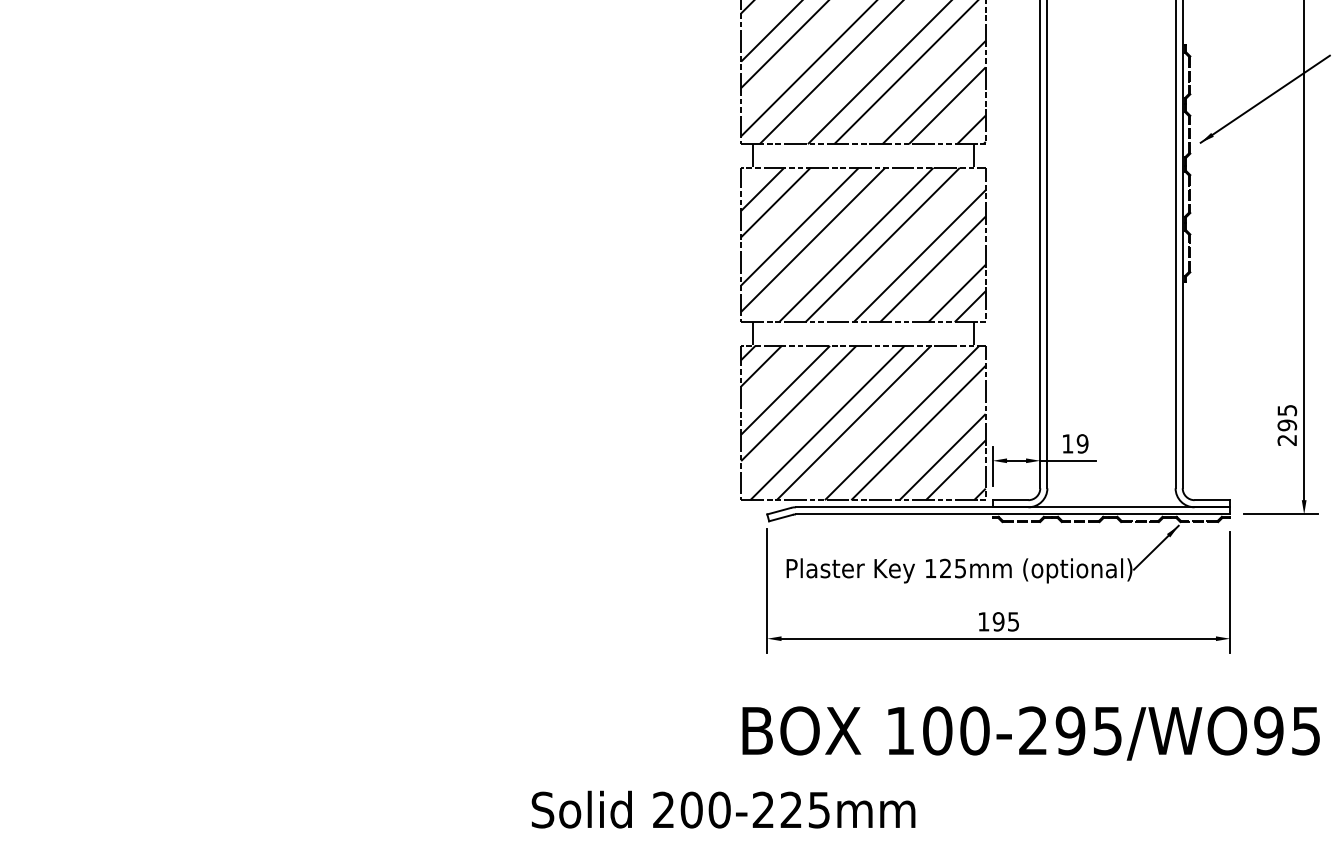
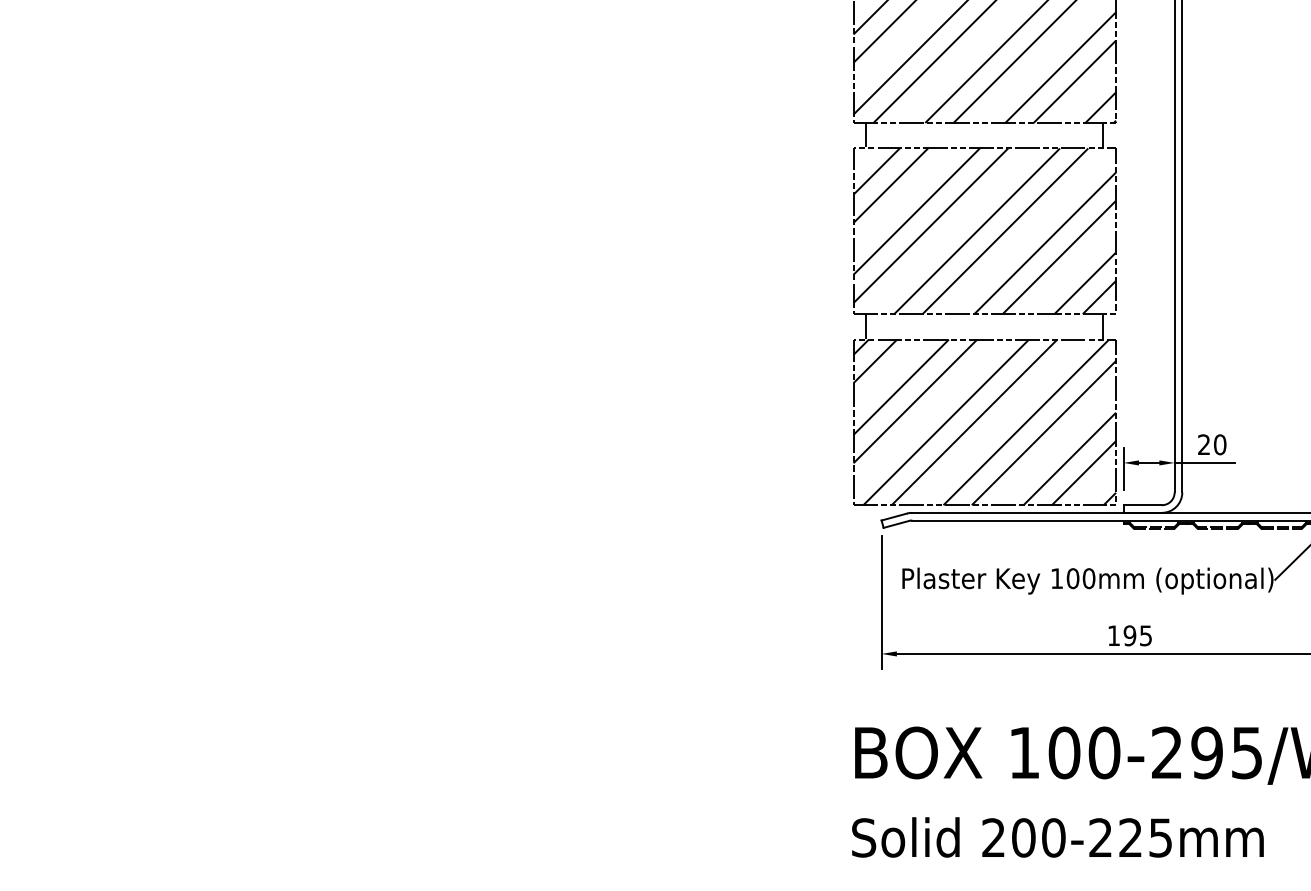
text: (1075, 443) -> (1212, 444), 19 -> 20
text: (952, 568) -> (1080, 578), 125mm -> 100mm
text: (723, 809) -> (1057, 837), moved

